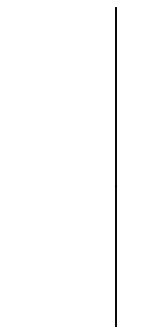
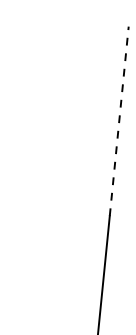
line: (115, 96) -> (119, 120), solid -> dashed

